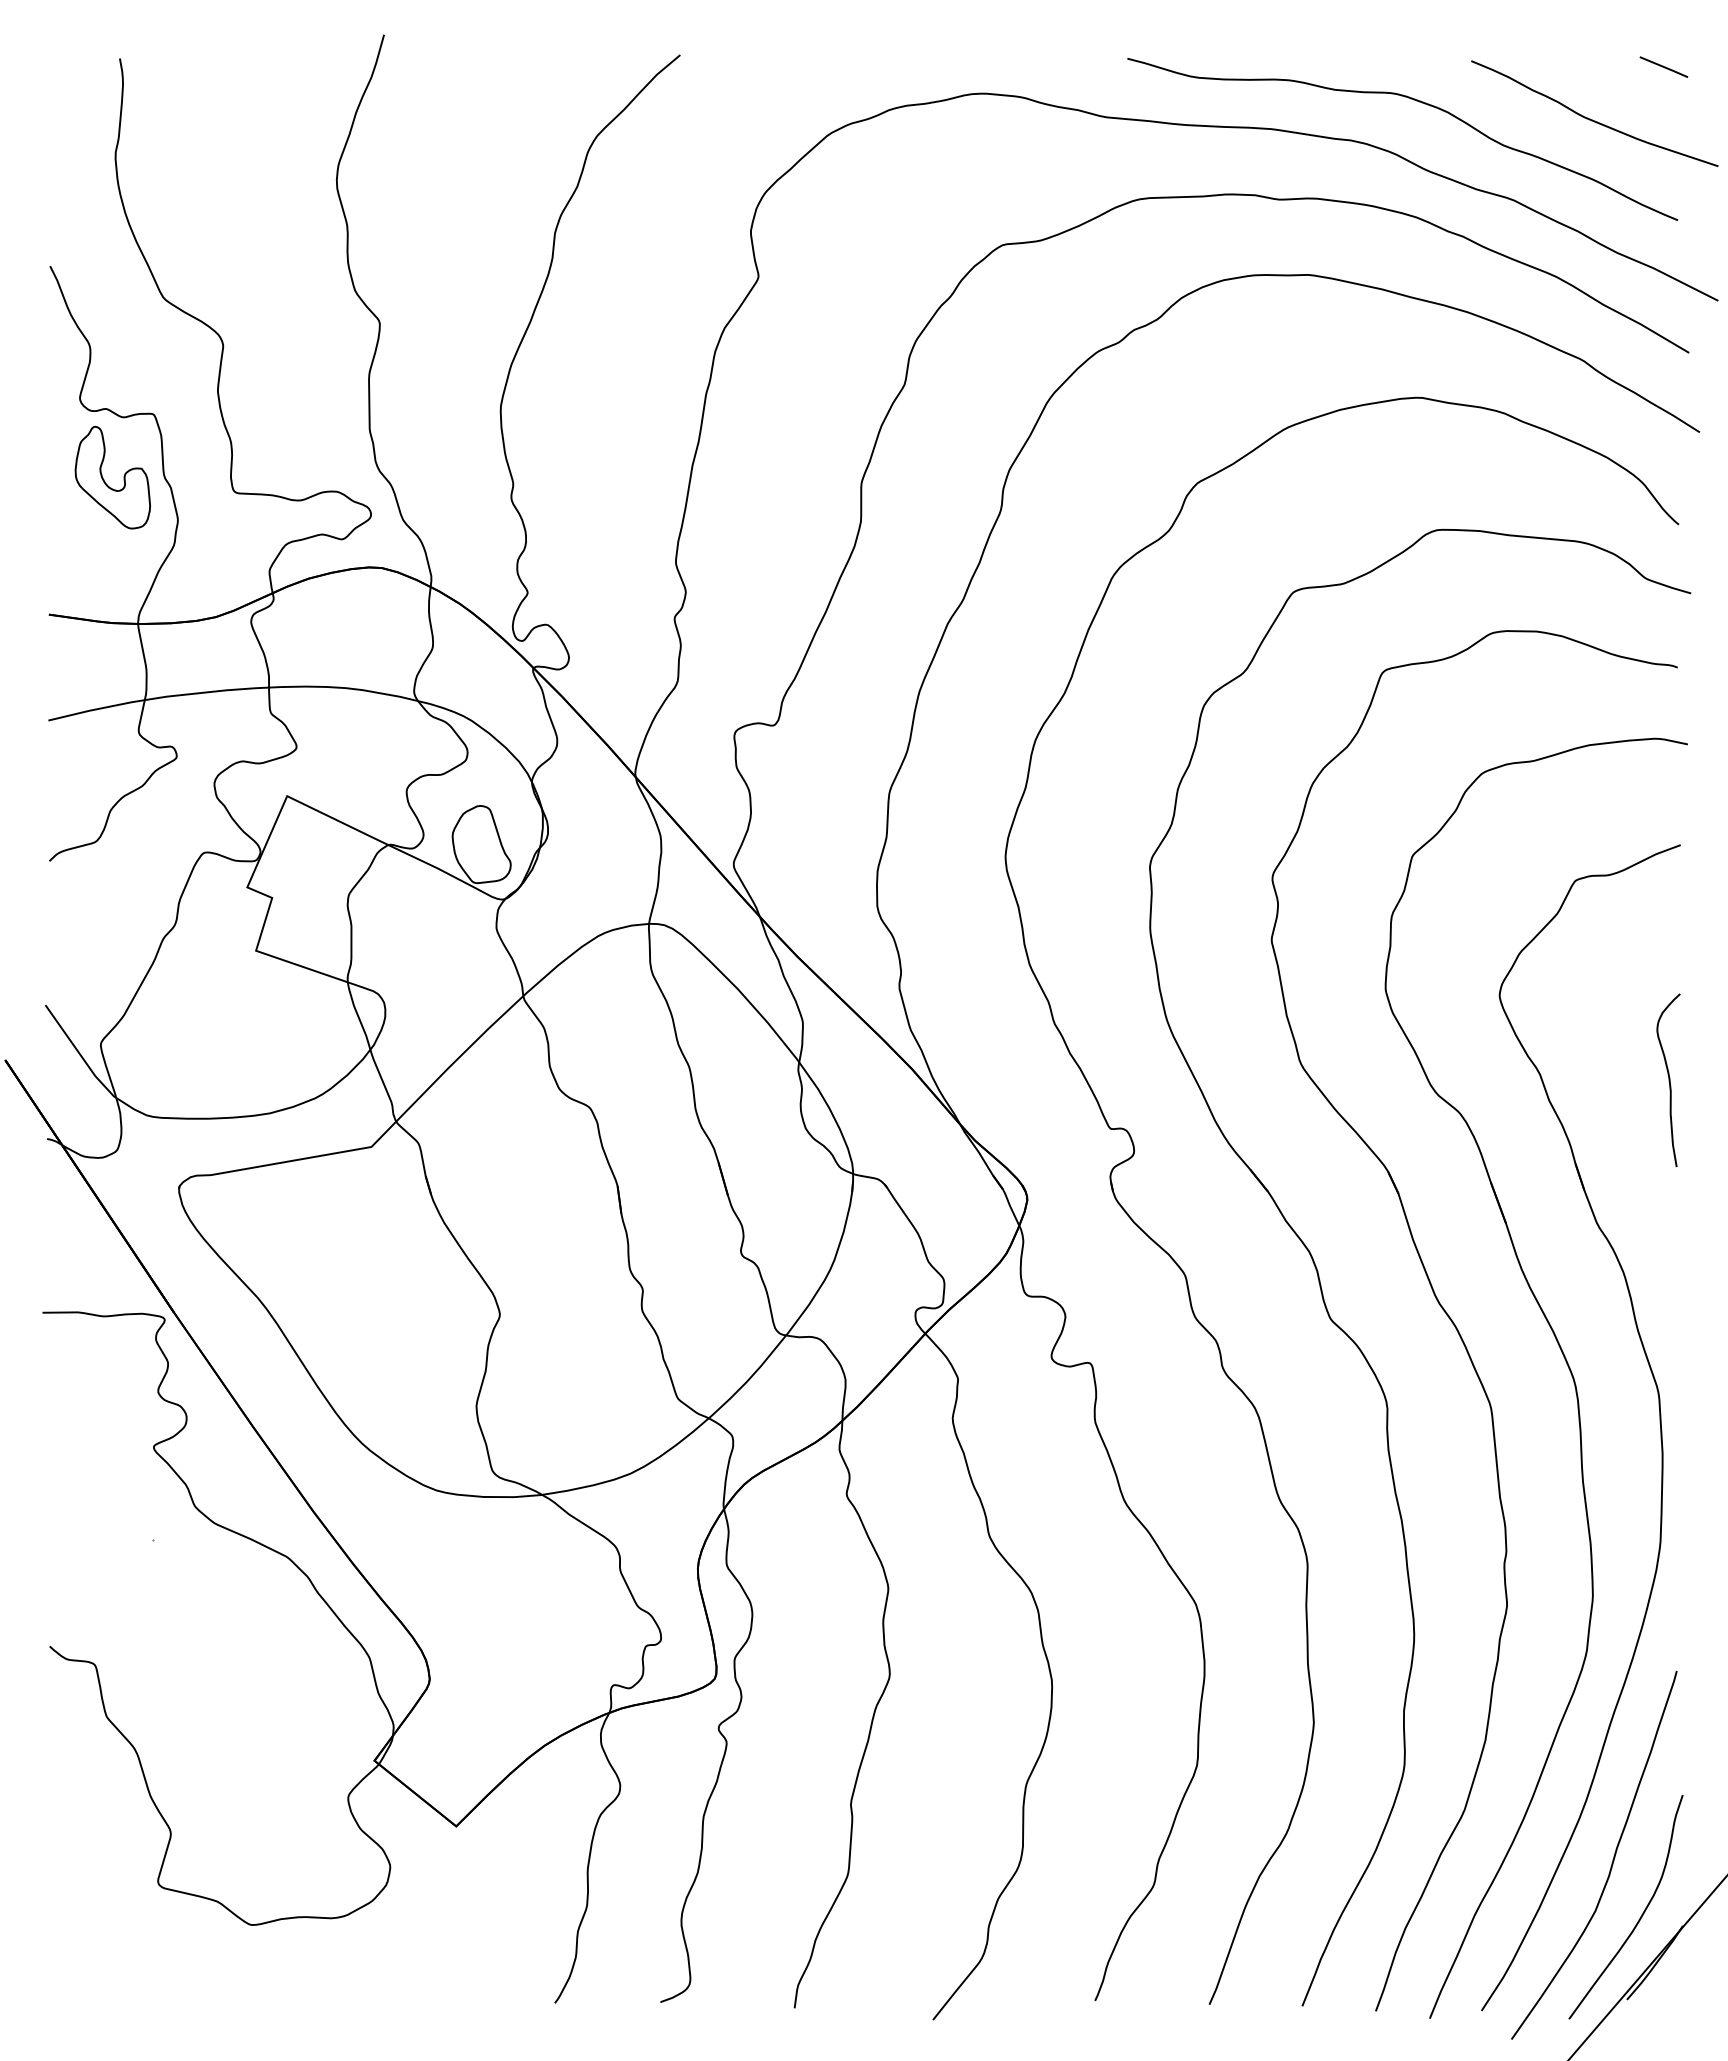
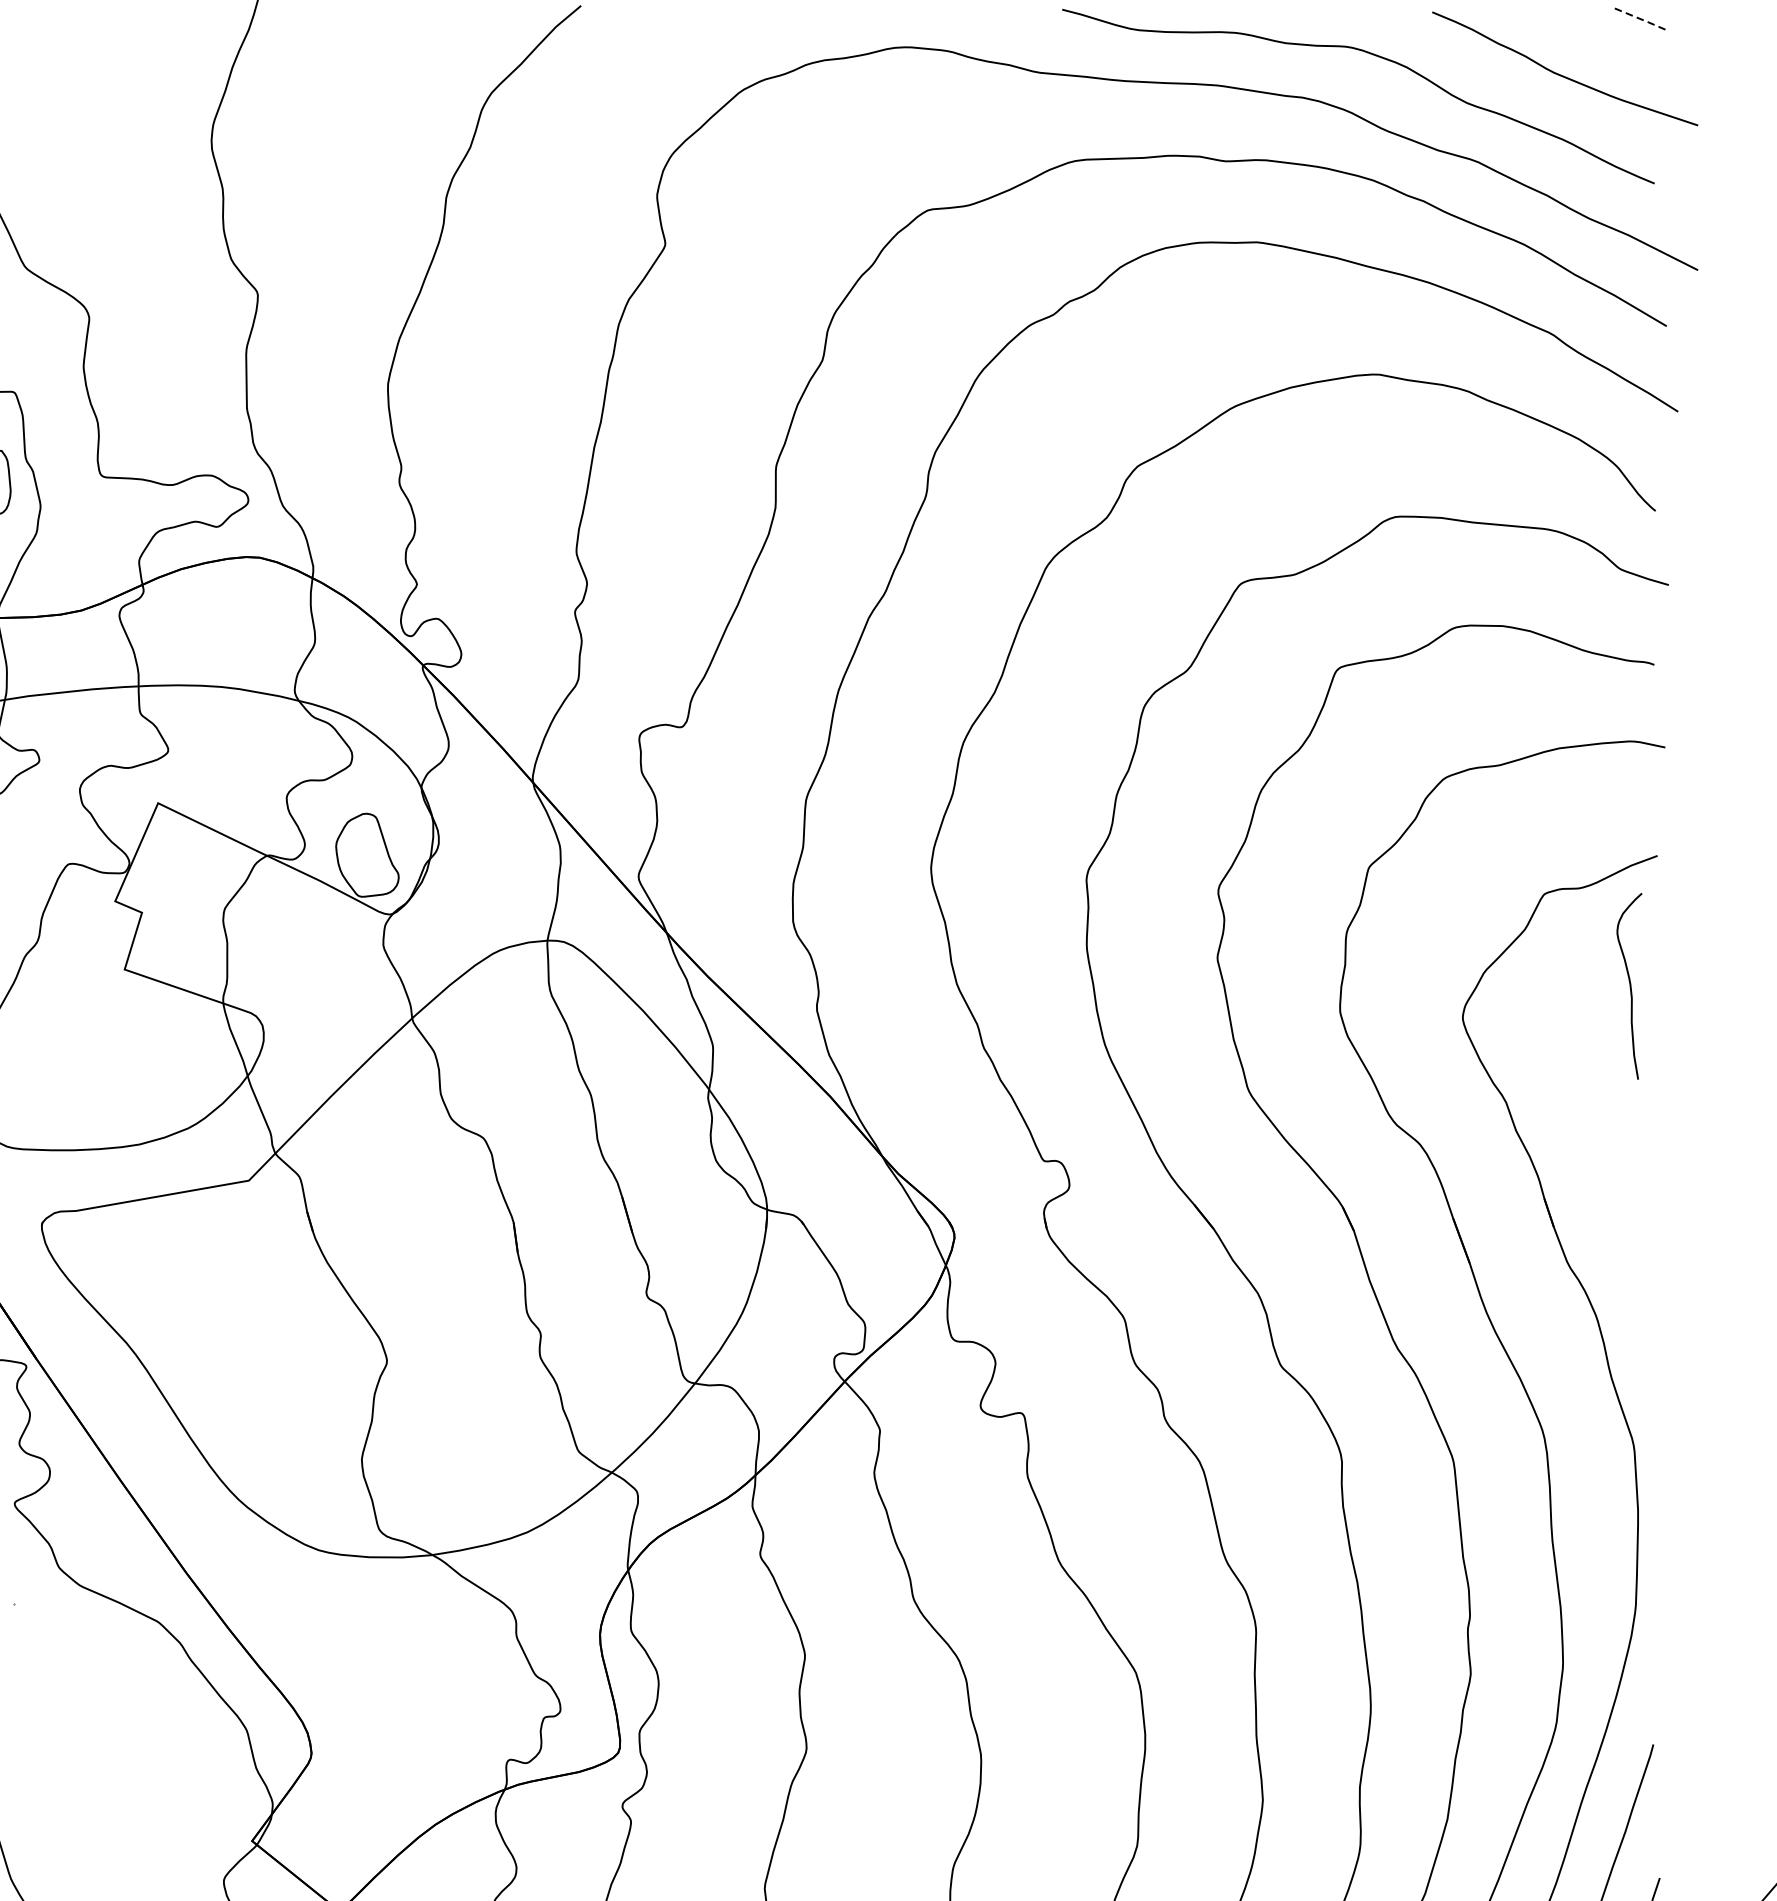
line: (1664, 67) -> (1640, 19), solid -> dashed
curve: (1668, 1080) -> (1629, 986), moved

